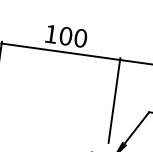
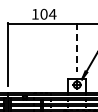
text: (80, 36) -> (52, 13), 100 -> 104
line: (115, 100) -> (77, 47), solid -> dashed

